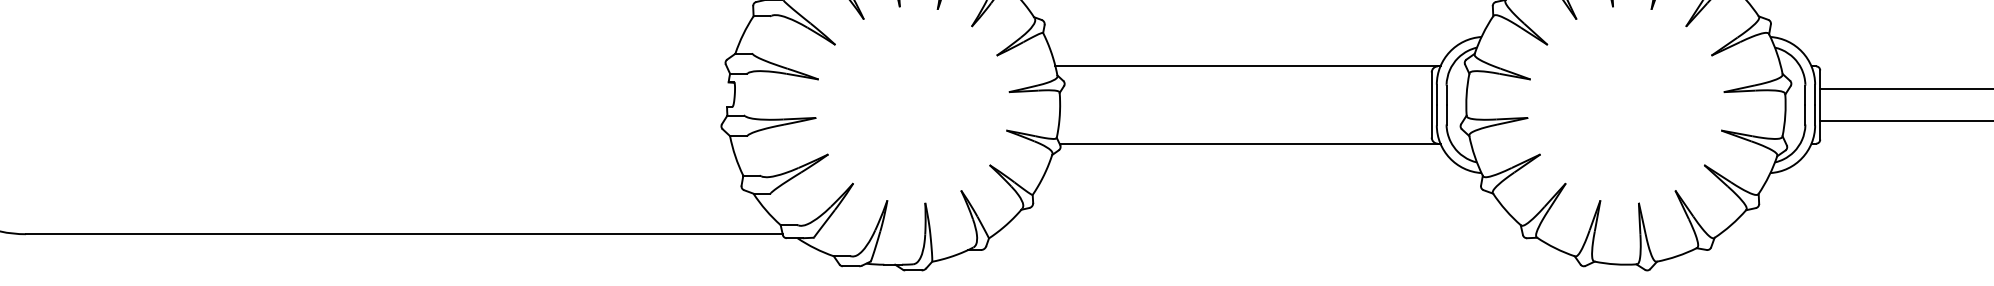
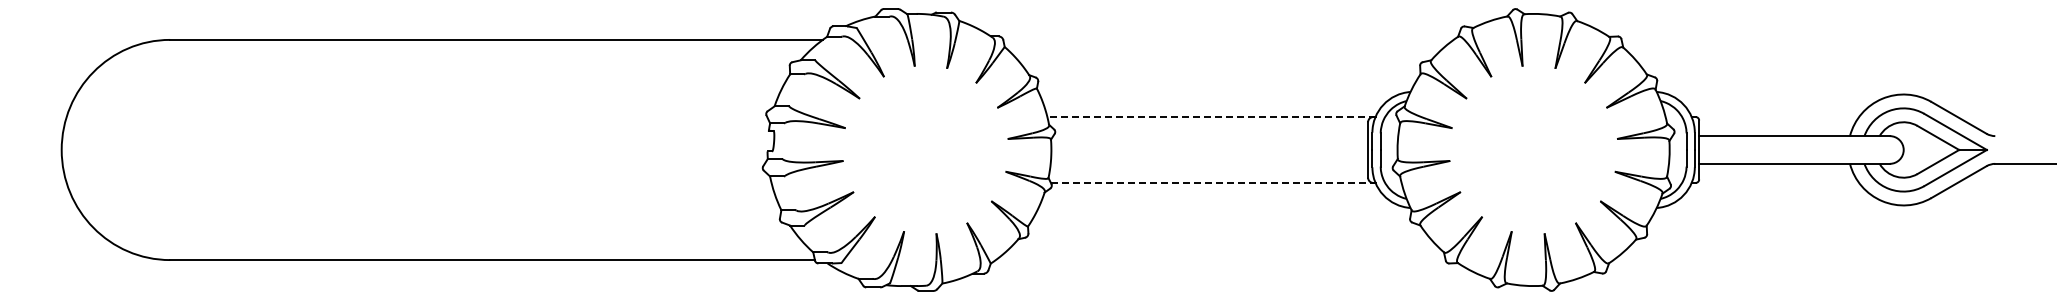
line: (1246, 65) -> (1210, 116), solid -> dashed
line: (1250, 144) -> (1213, 183), solid -> dashed

